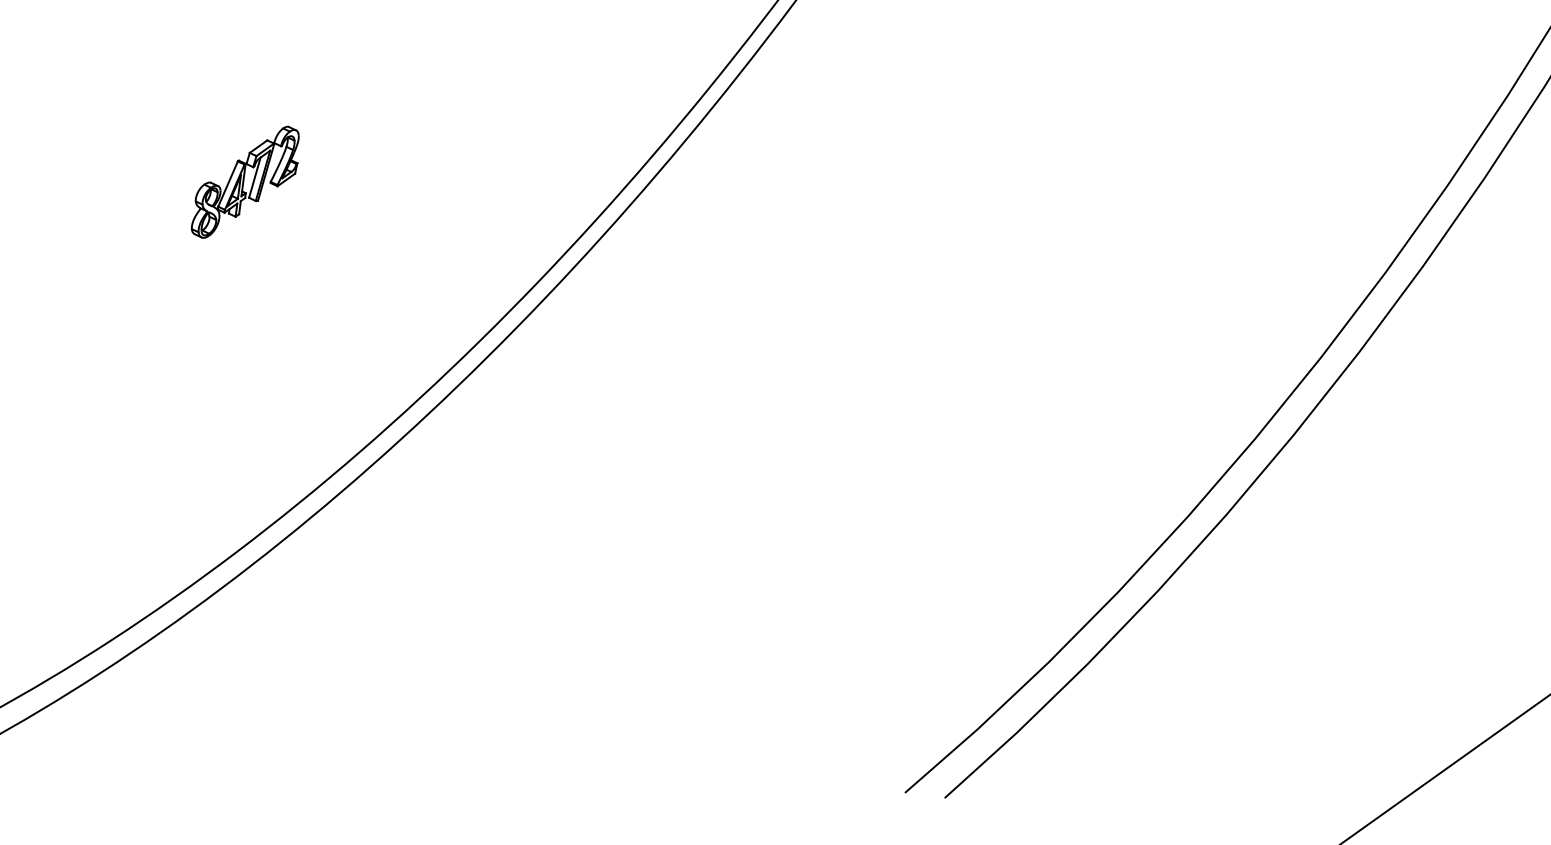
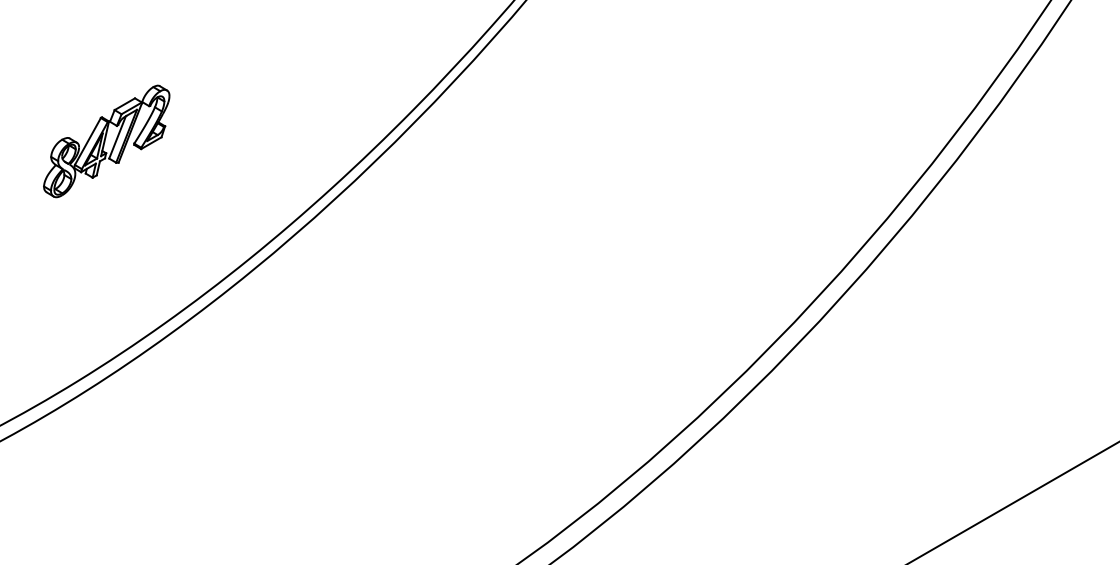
part: (244, 182) -> (106, 141), size x1.67

